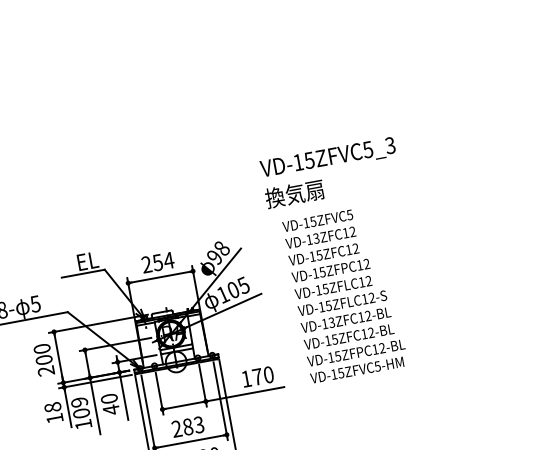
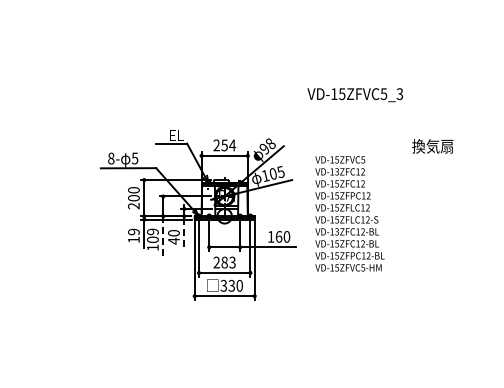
text: (294, 194) -> (432, 146), moved
text: (344, 293) -> (349, 213), moved
text: (256, 376) -> (278, 236), 170 -> 160
line: (124, 397) -> (184, 234), solid -> dashed
text: (52, 406) -> (133, 231), 18 -> 19
line: (95, 406) -> (163, 236), solid -> dashed

